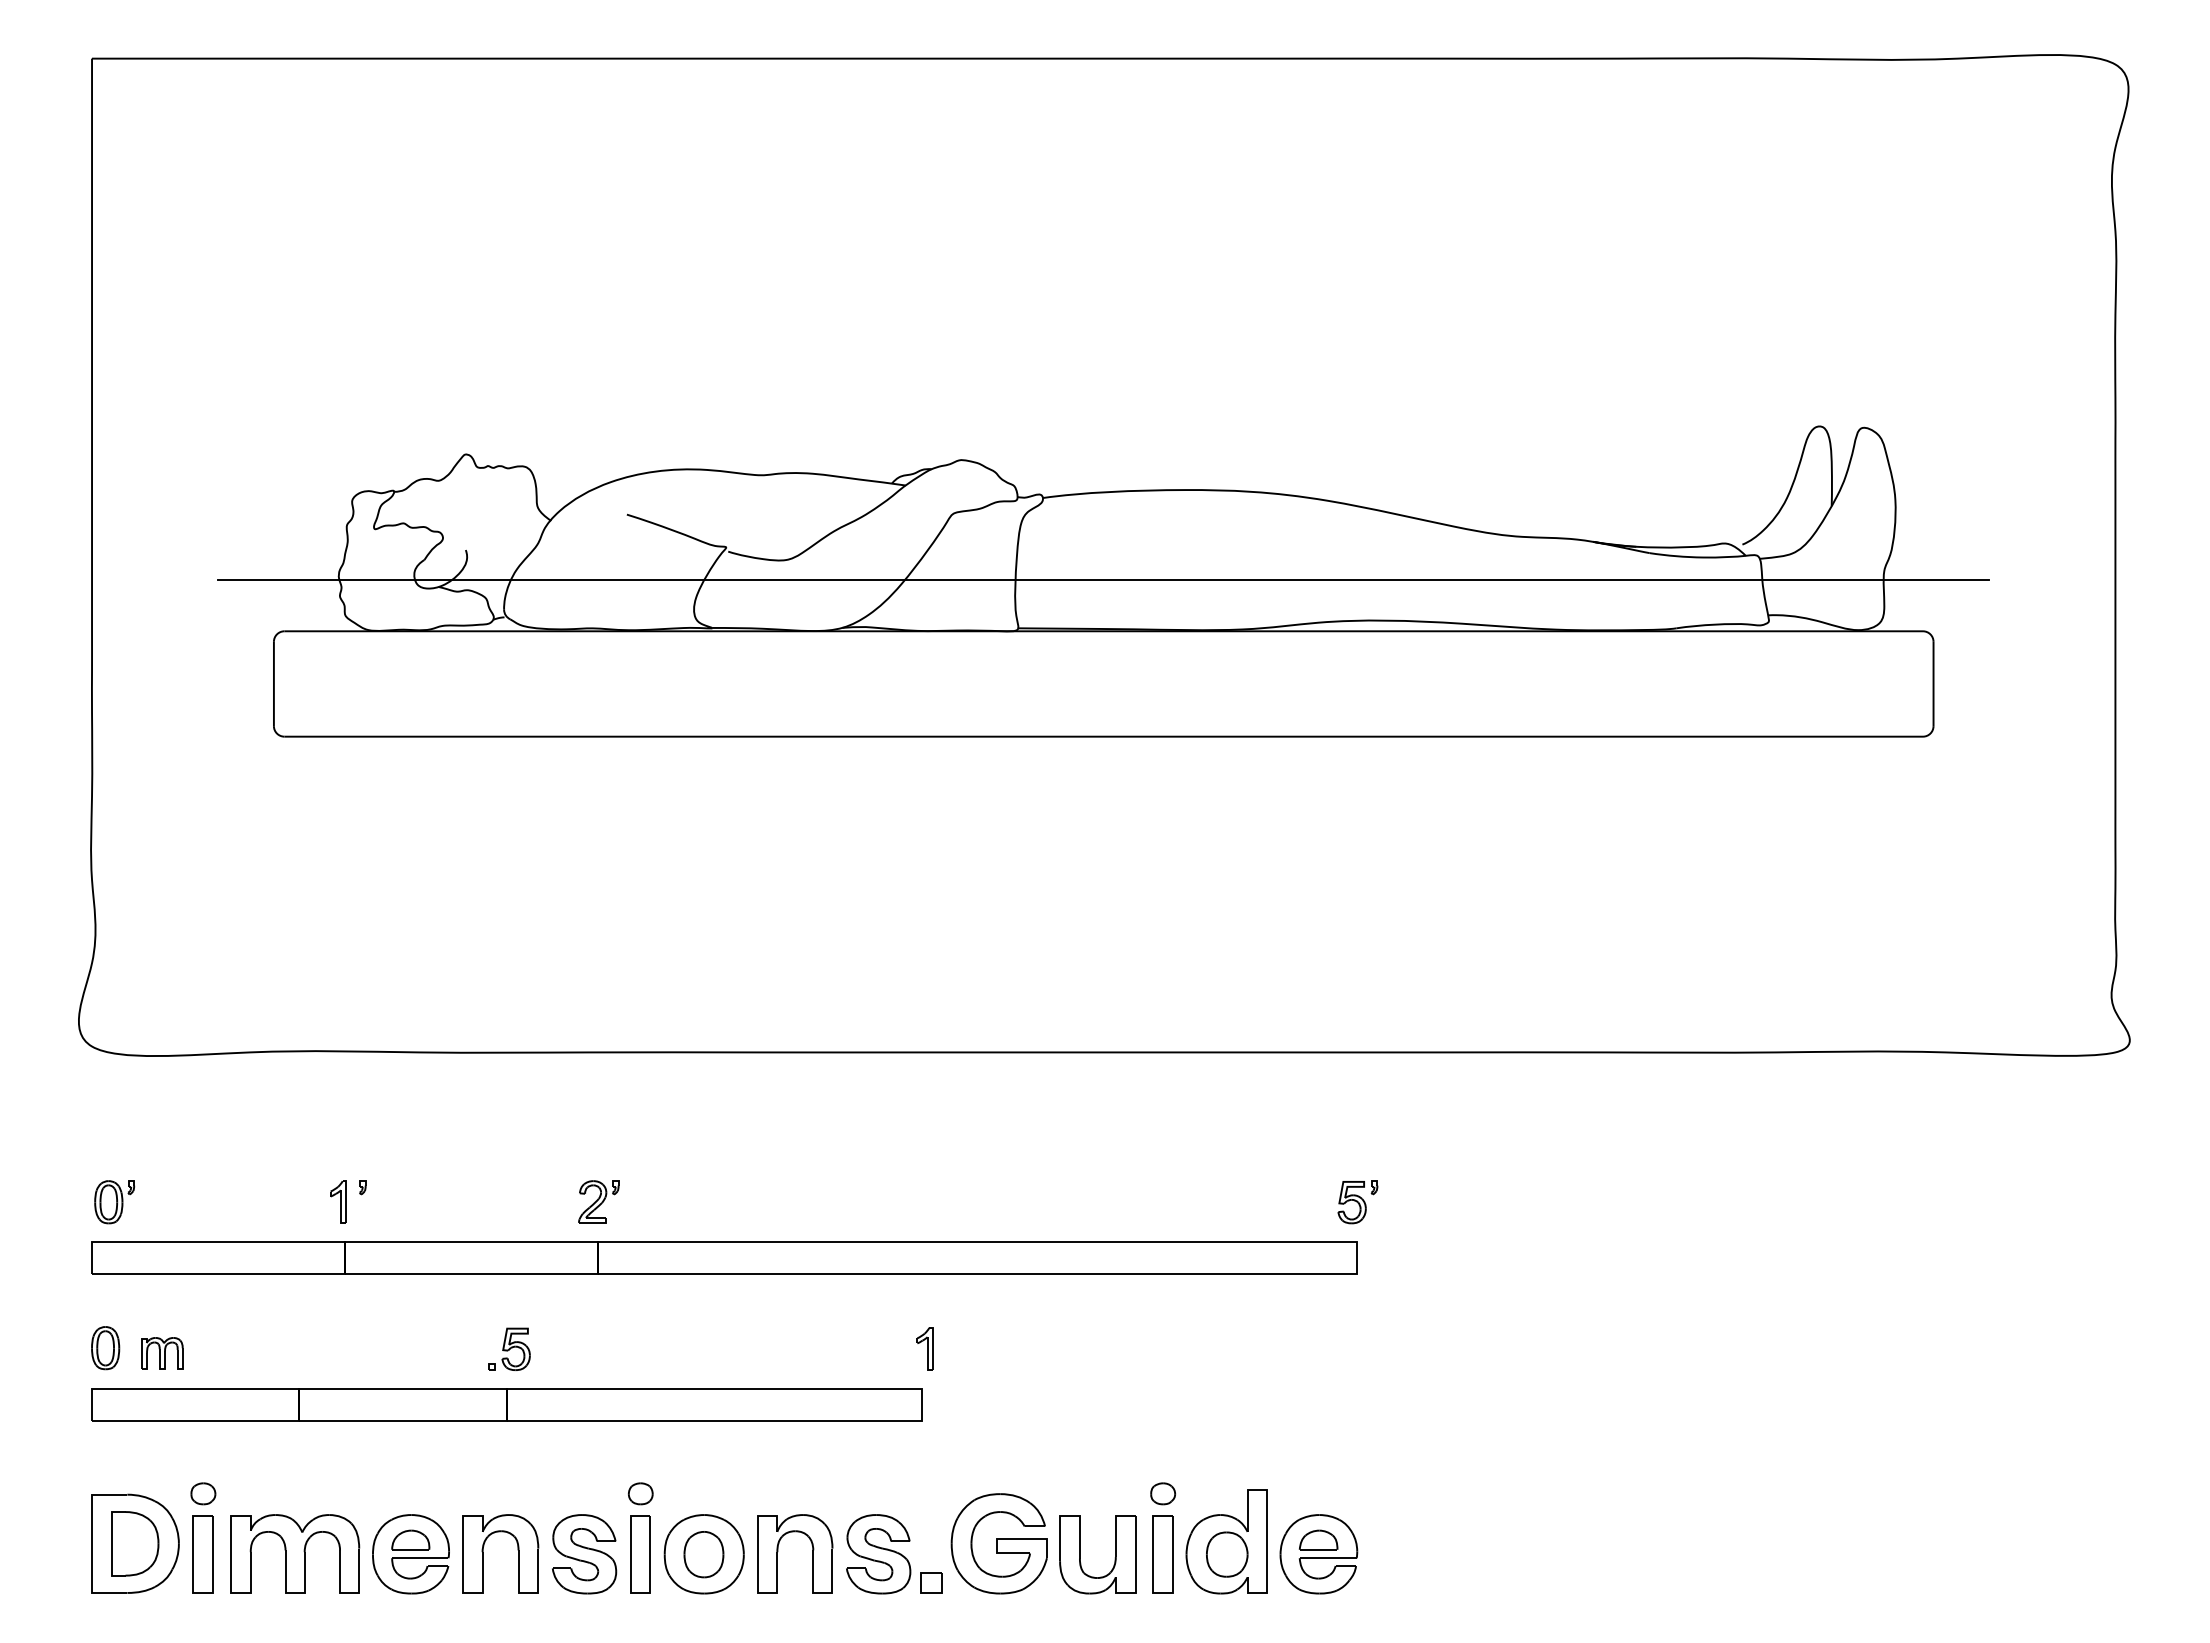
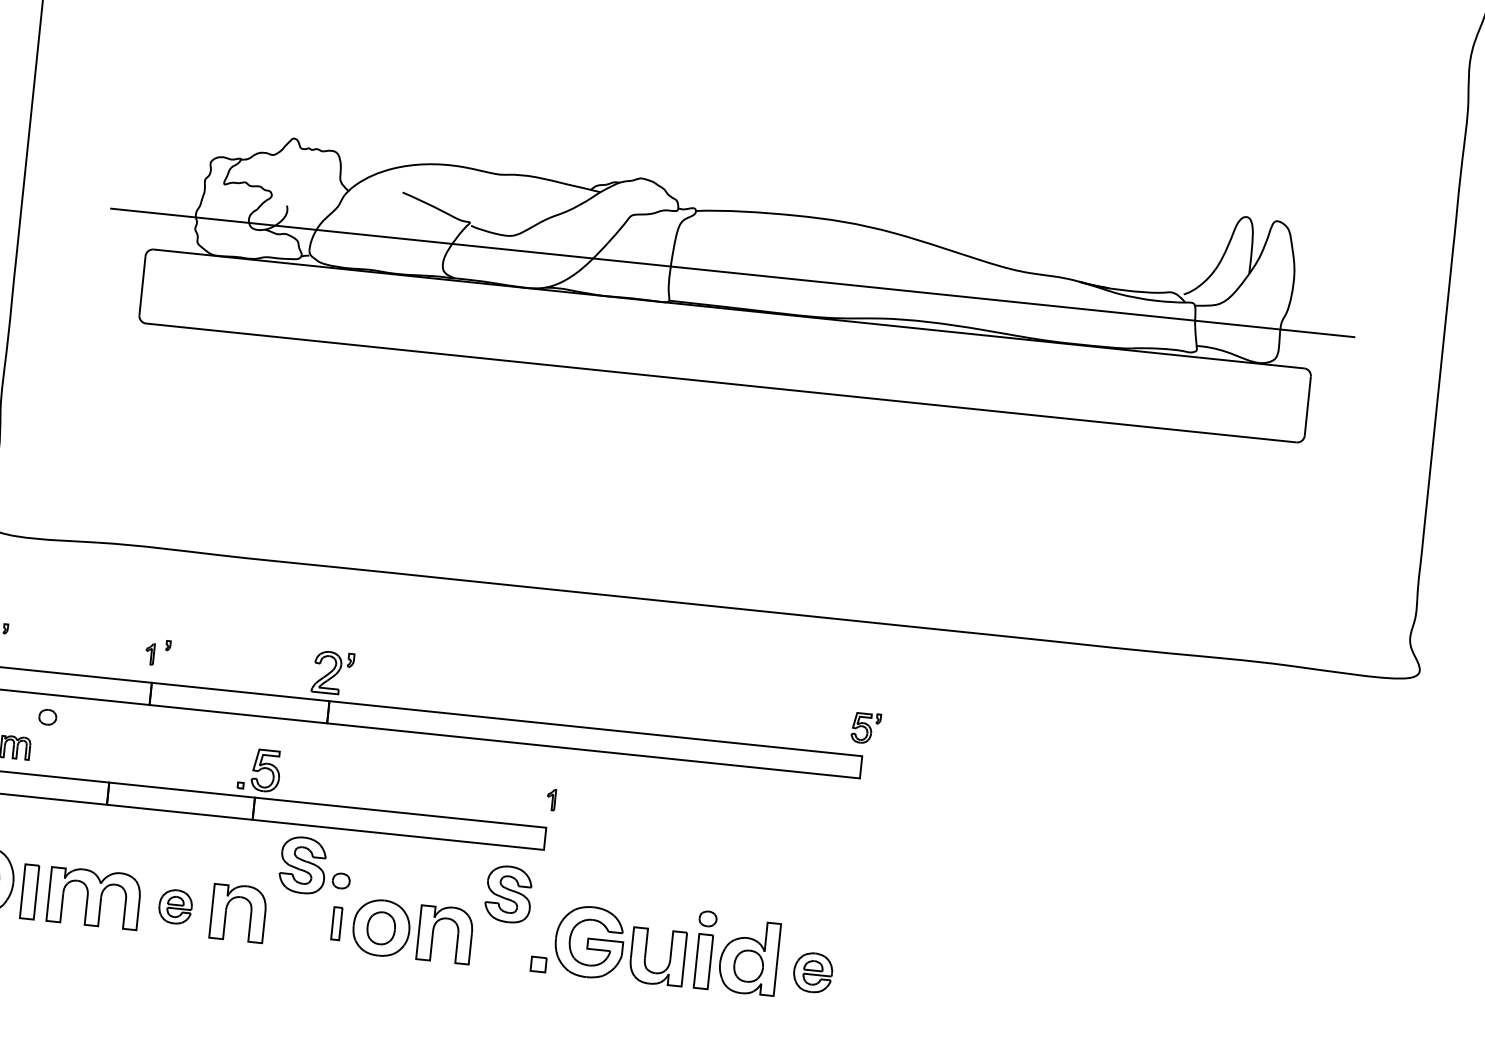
part: (338, 1201) -> (150, 653), size x0.7
part: (598, 1201) -> (332, 672), size x1.4
part: (509, 1348) -> (259, 769), size x1.4
part: (924, 1348) -> (551, 799), size x0.7
part: (203, 1493) -> (47, 717), moved
part: (410, 1554) -> (175, 906), size x0.6
part: (584, 1554) -> (302, 865), moved
part: (640, 1554) -> (336, 923), size x0.6
part: (878, 1554) -> (508, 894), moved
part: (1318, 1554) -> (812, 972), size x0.7

